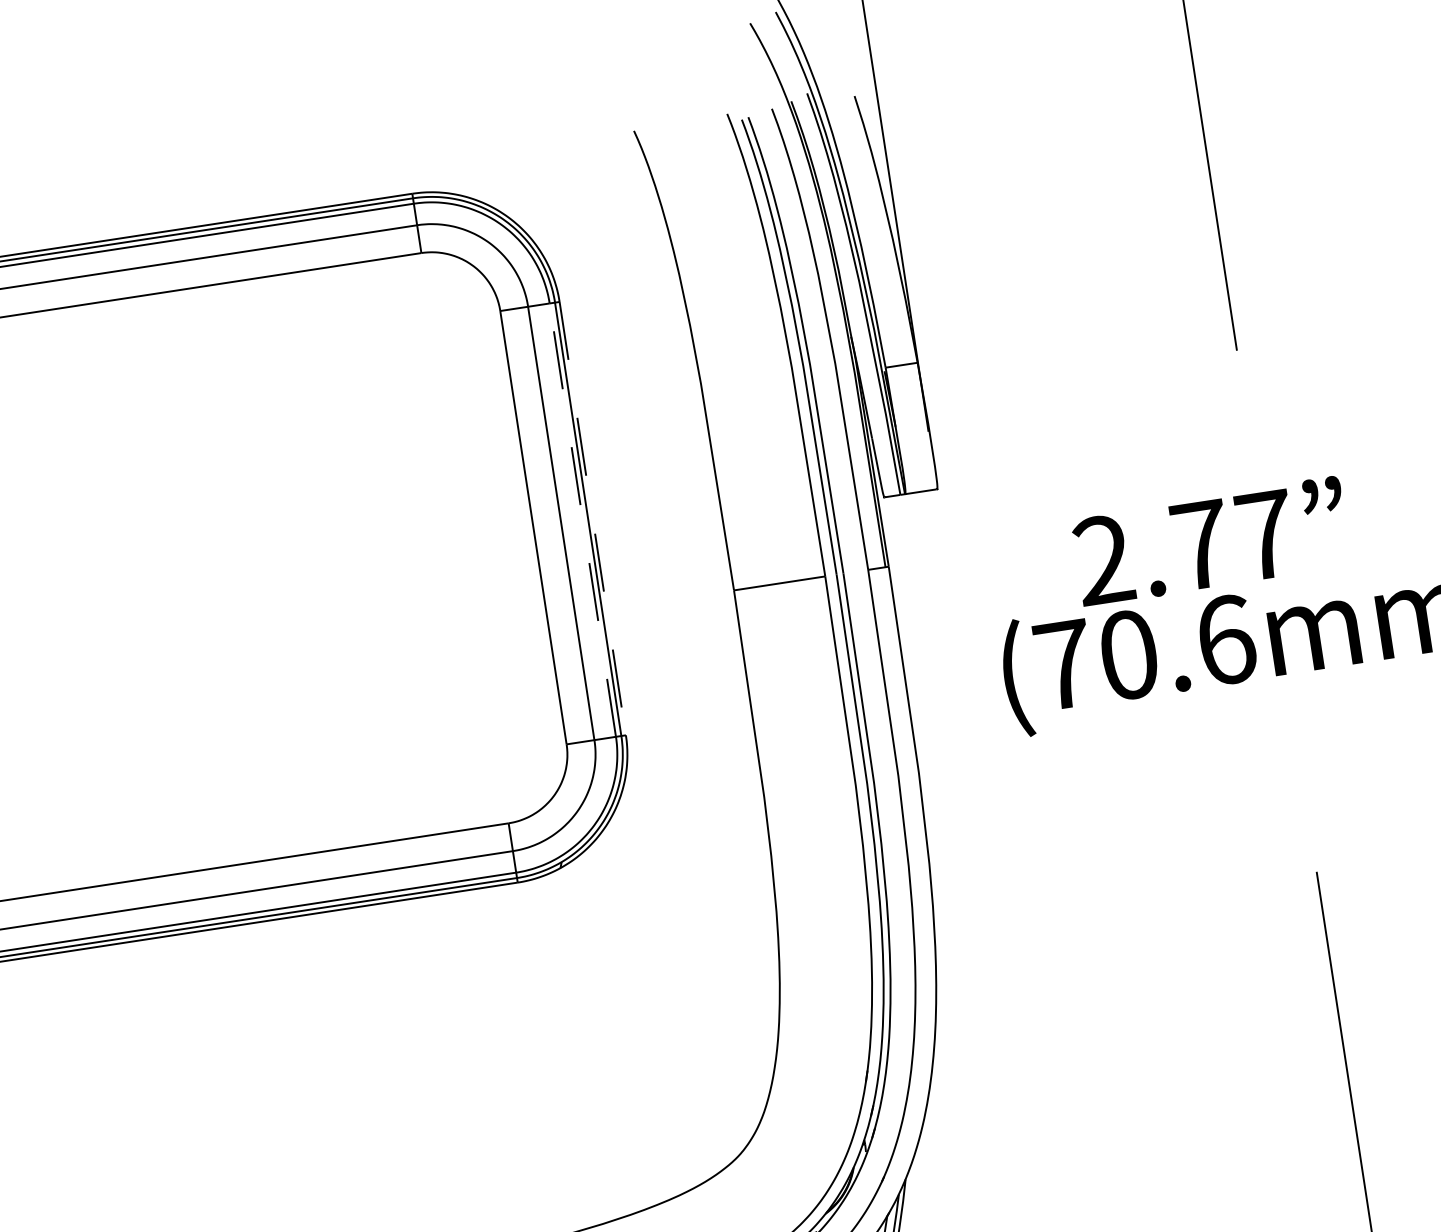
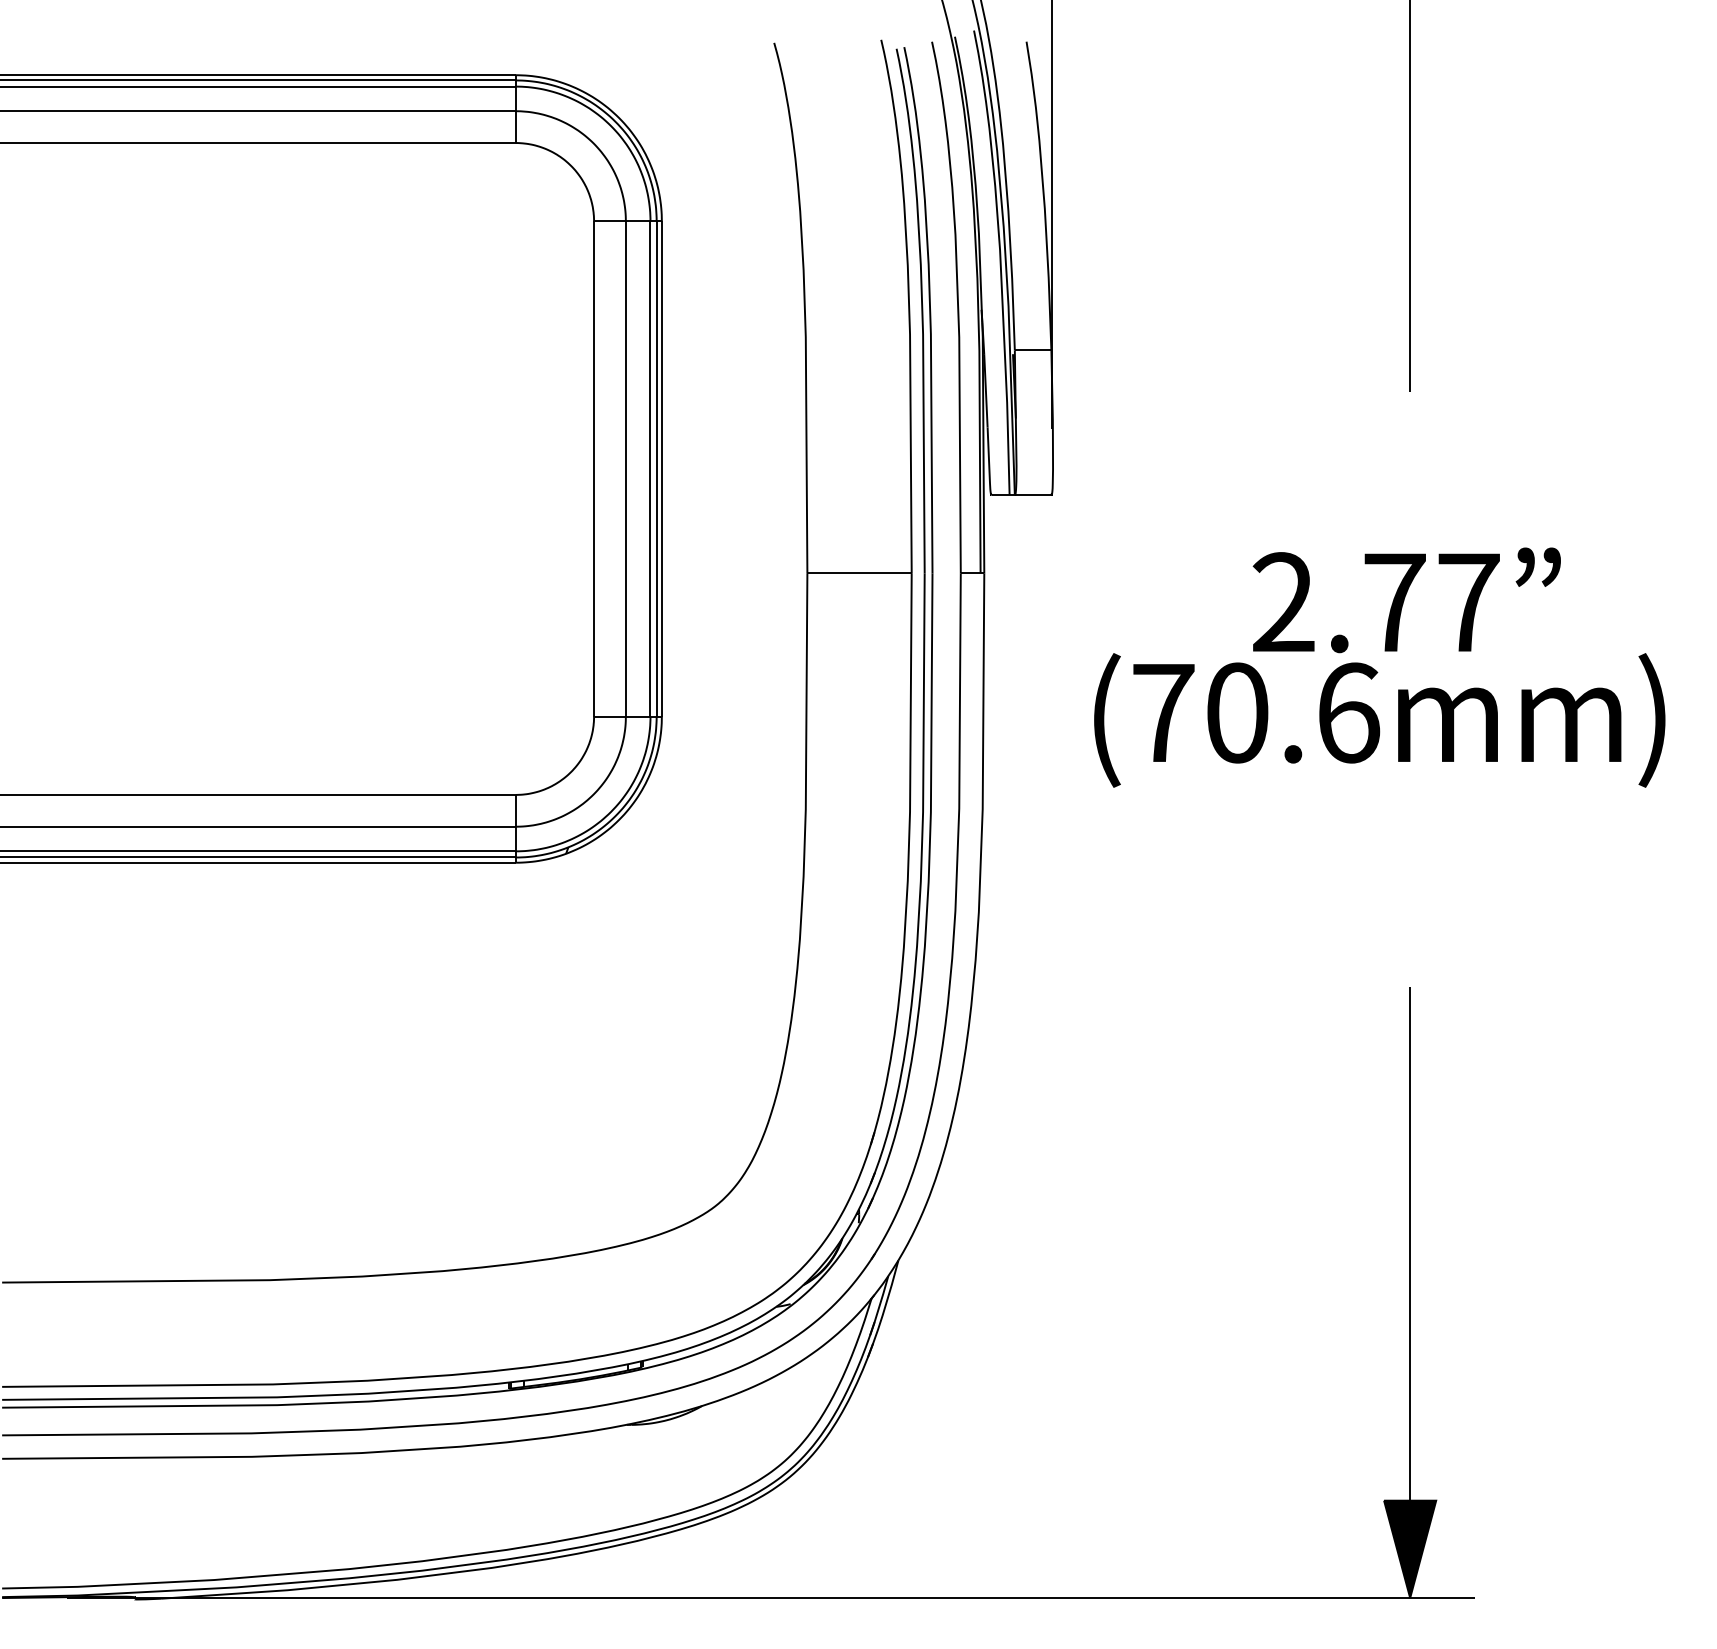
line: (592, 518) -> (661, 468), dashed -> solid
line: (582, 519) -> (650, 468), dashed -> solid
text: (1210, 541) -> (1406, 600), moved

